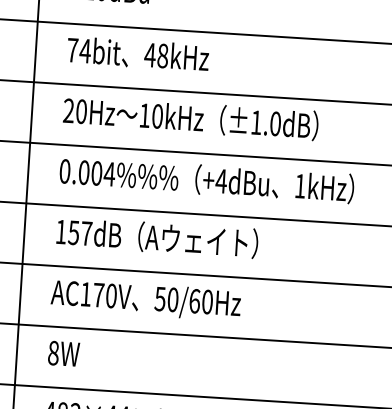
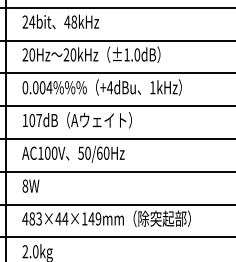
text: (72, 49) -> (25, 21), 74bit -> 24bit
text: (144, 114) -> (66, 54), 10kHz -> 20kHz
text: (74, 232) -> (32, 120), 157dB -> 107dB
text: (98, 293) -> (47, 152), AC170V -> AC100V

